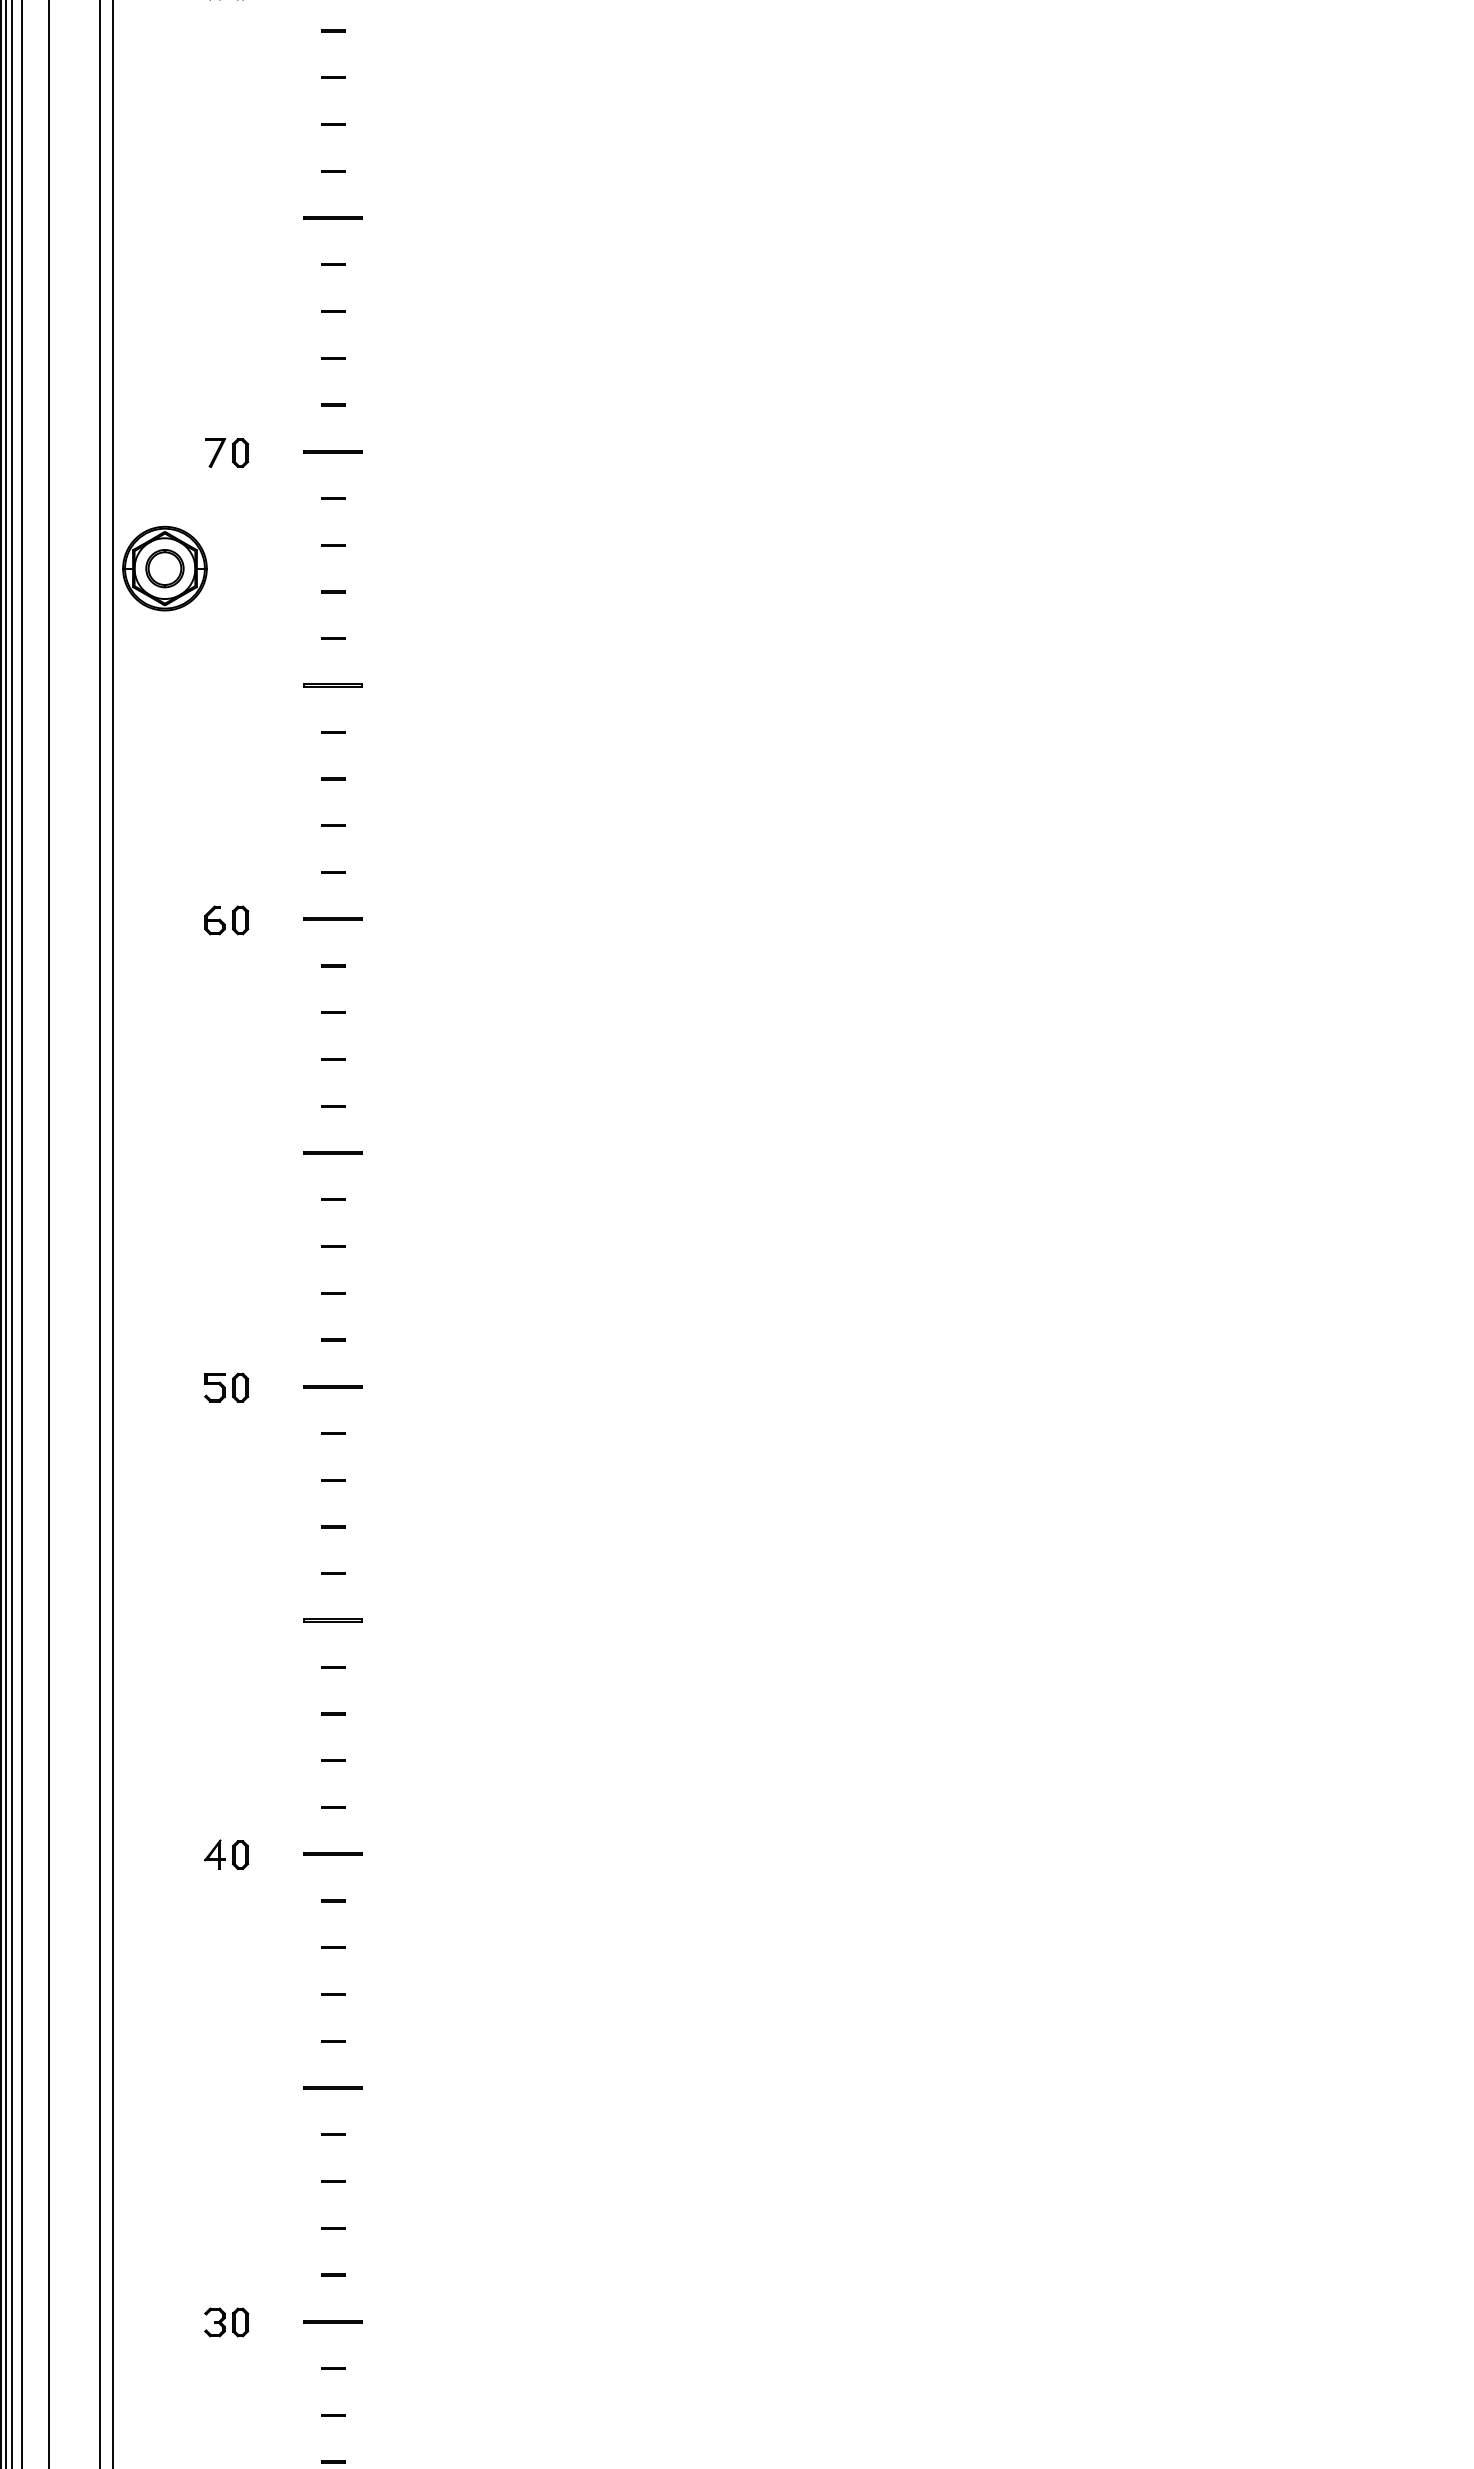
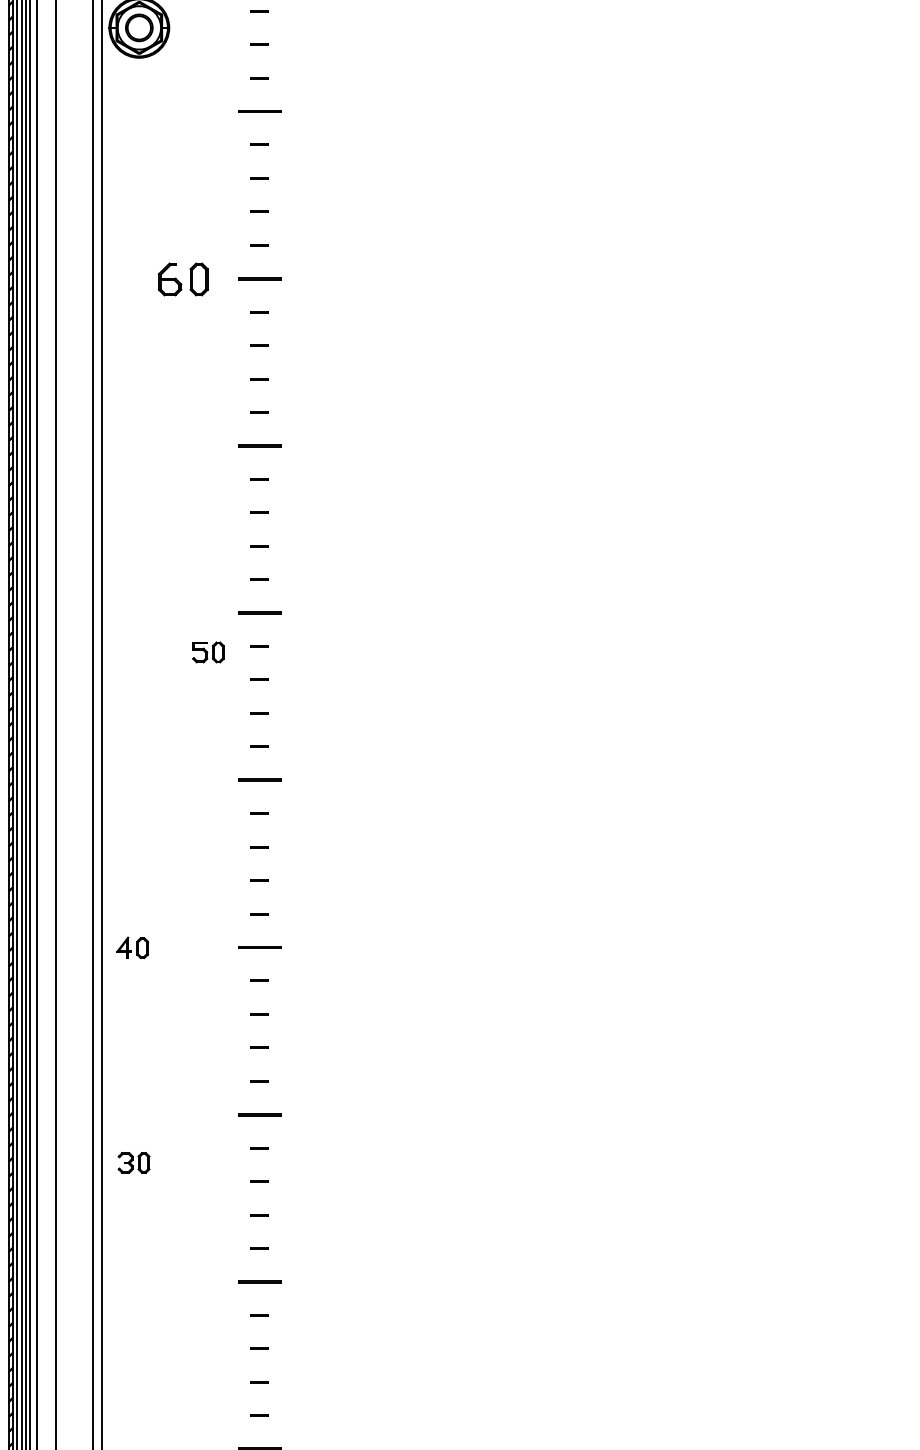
part: (226, 920) -> (183, 279), size x1.6
part: (226, 1387) -> (208, 652), moved
part: (226, 1854) -> (132, 947), moved
part: (226, 2322) -> (133, 1162), moved

